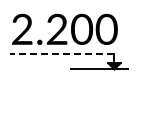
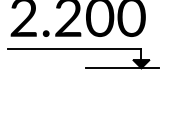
line: (61, 54) -> (73, 49), dashed -> solid

